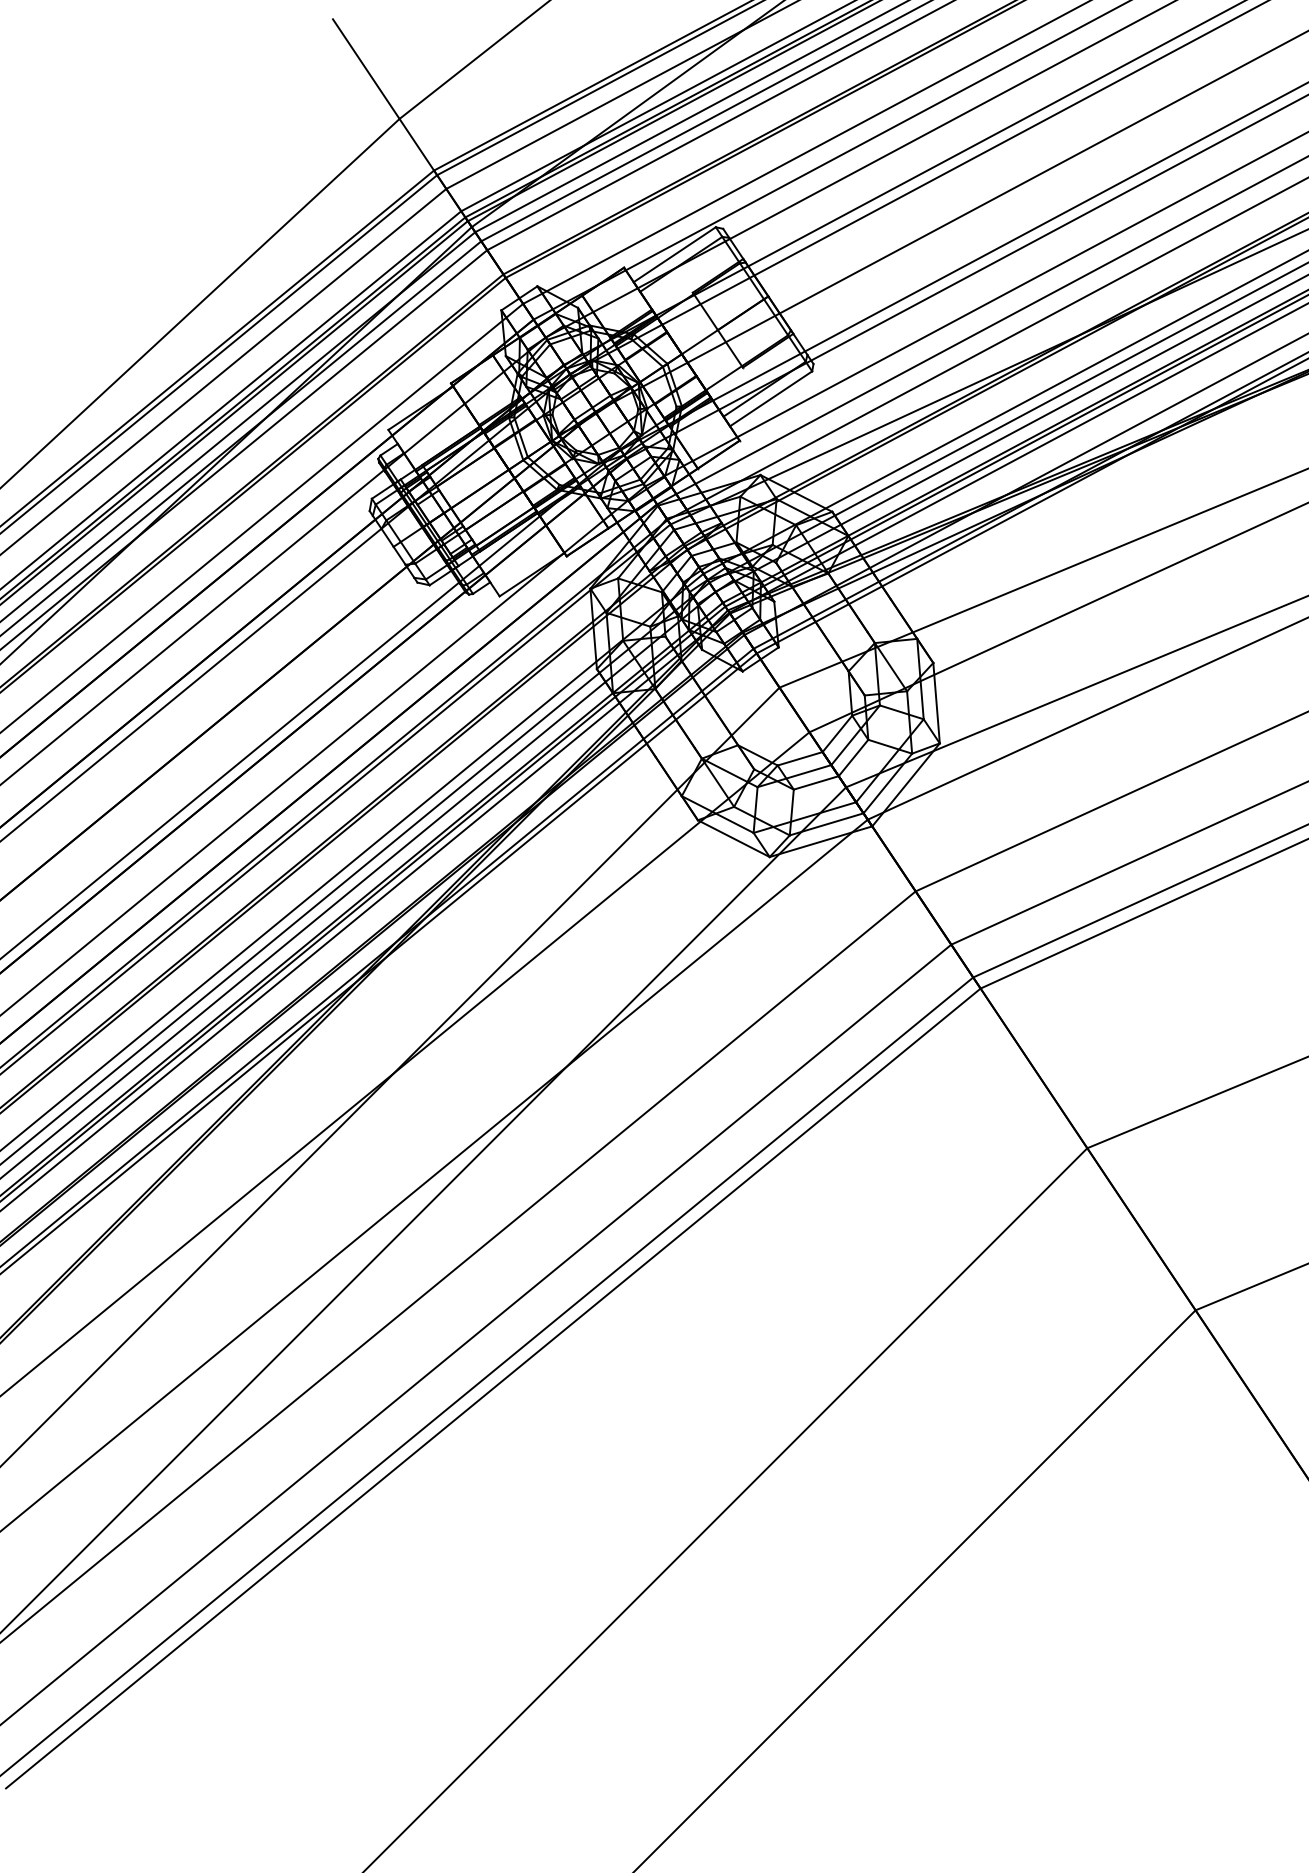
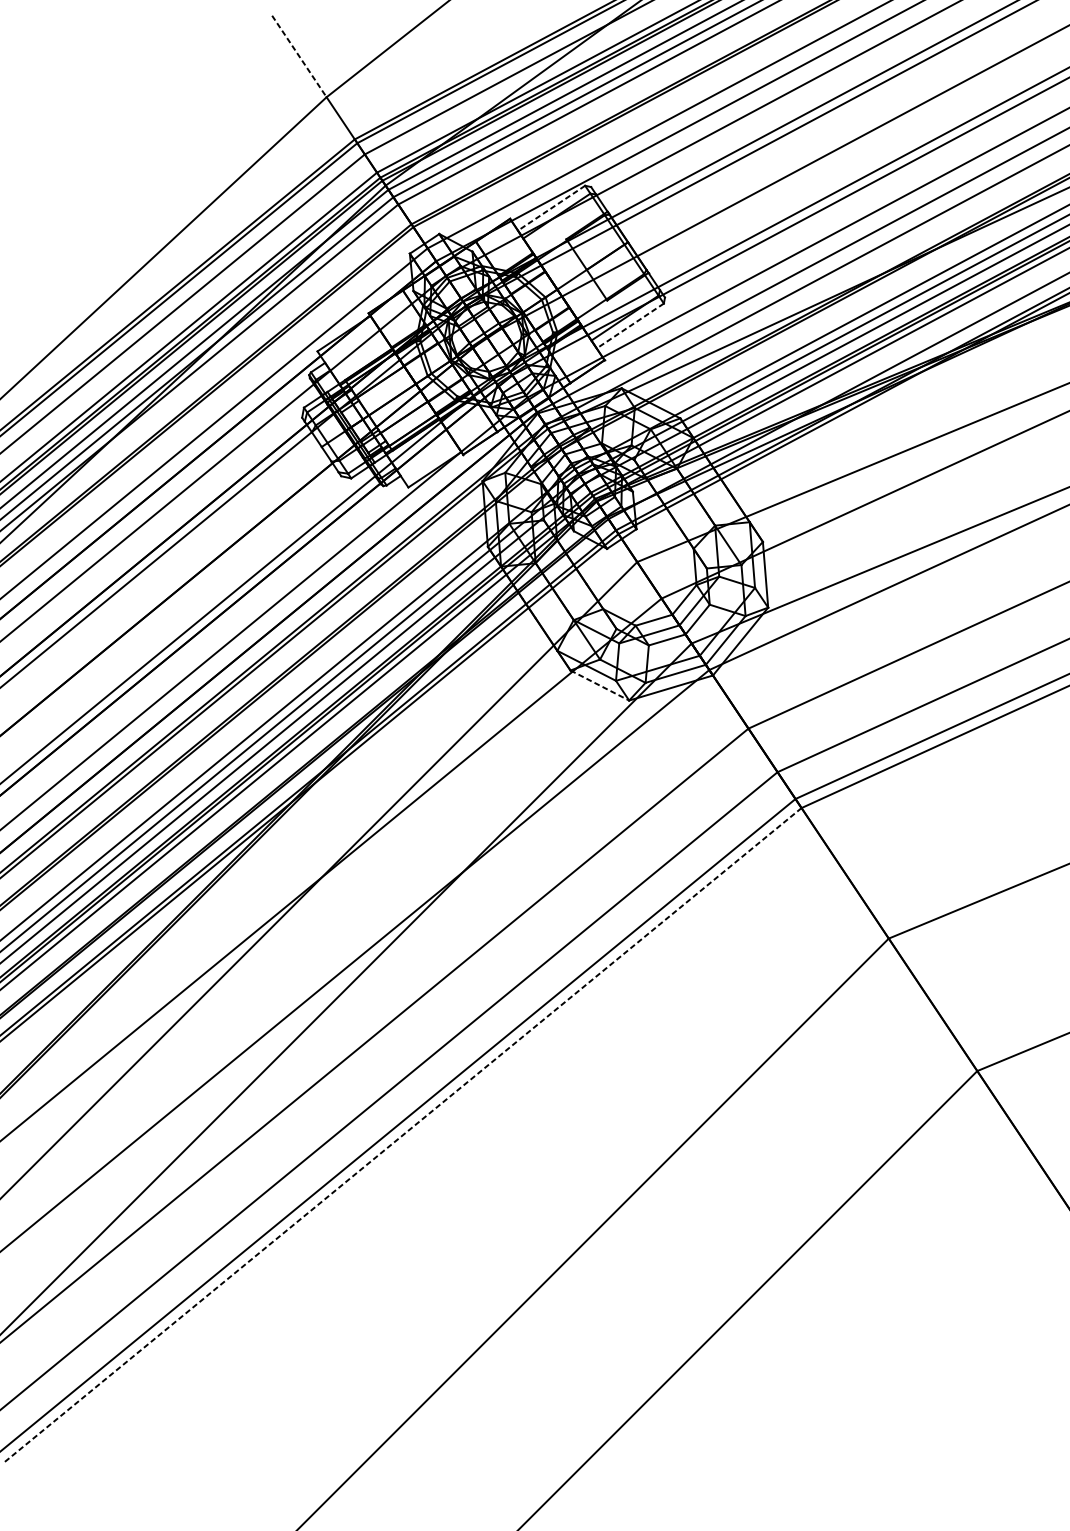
line: (366, 69) -> (299, 56), solid -> dashed
line: (674, 254) -> (551, 208), solid -> dashed
line: (770, 399) -> (629, 326), solid -> dashed
line: (734, 838) -> (600, 685), solid -> dashed
line: (493, 1388) -> (403, 1134), solid -> dashed

